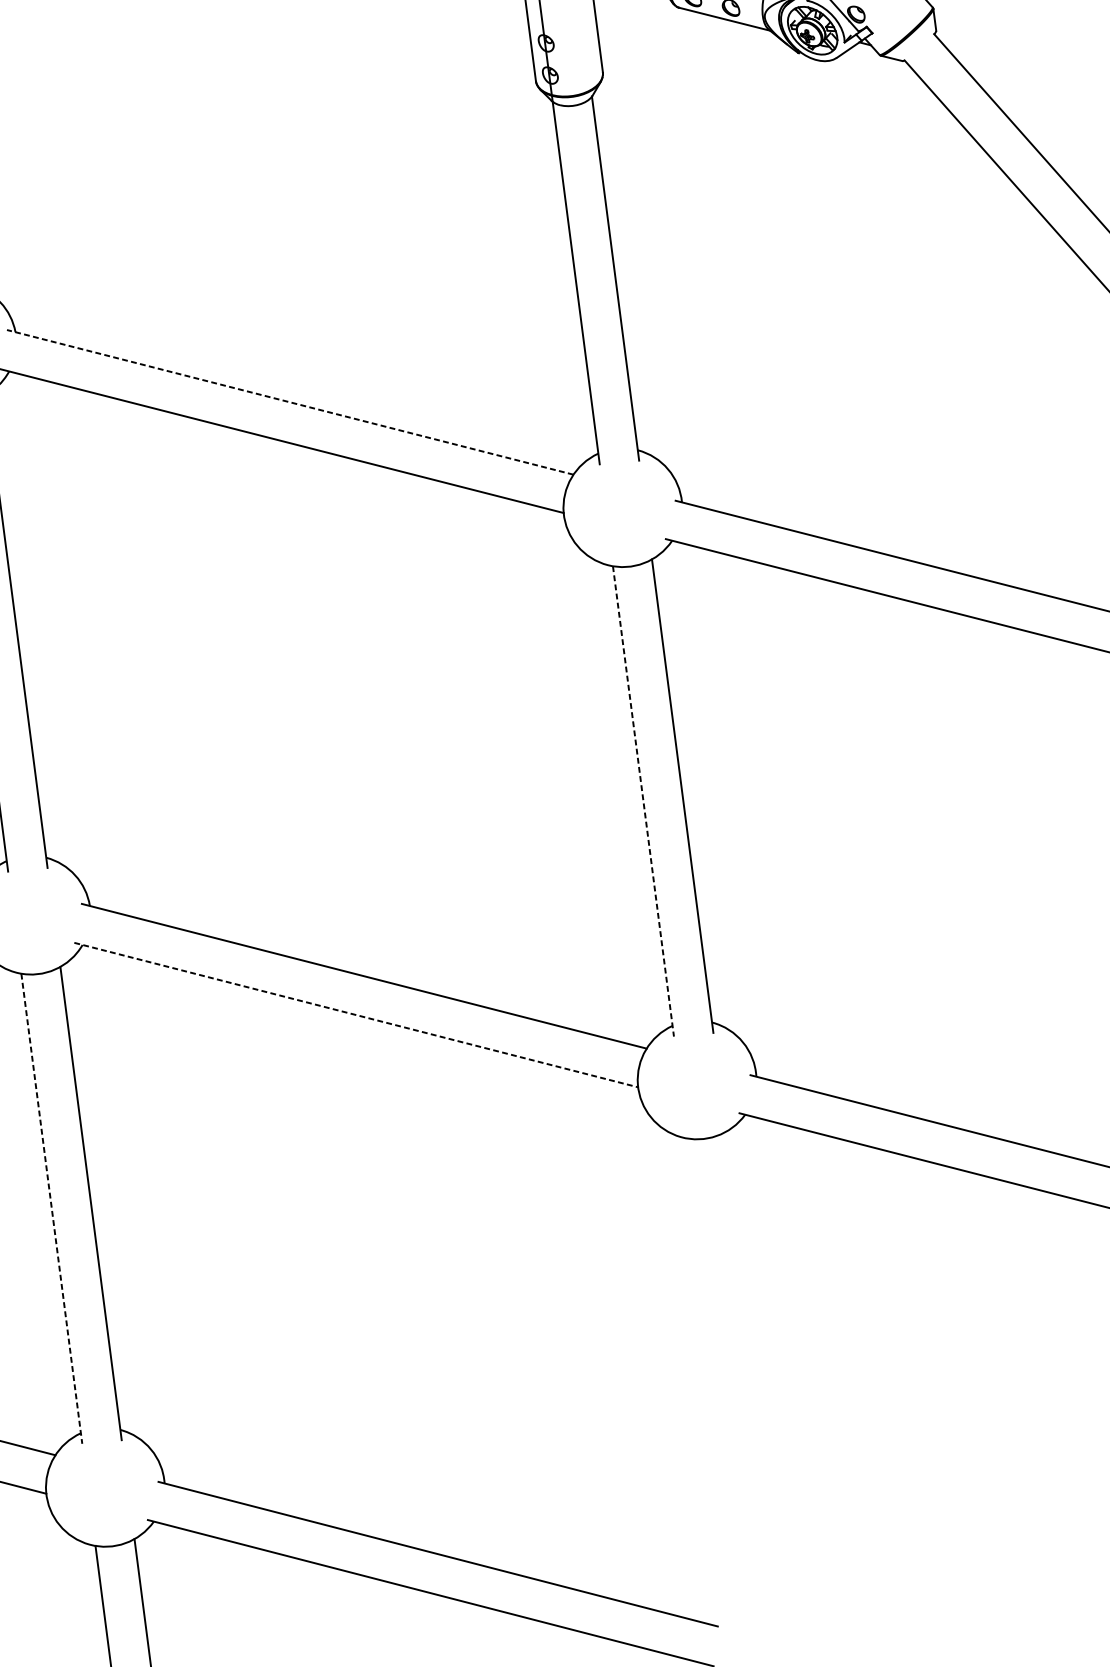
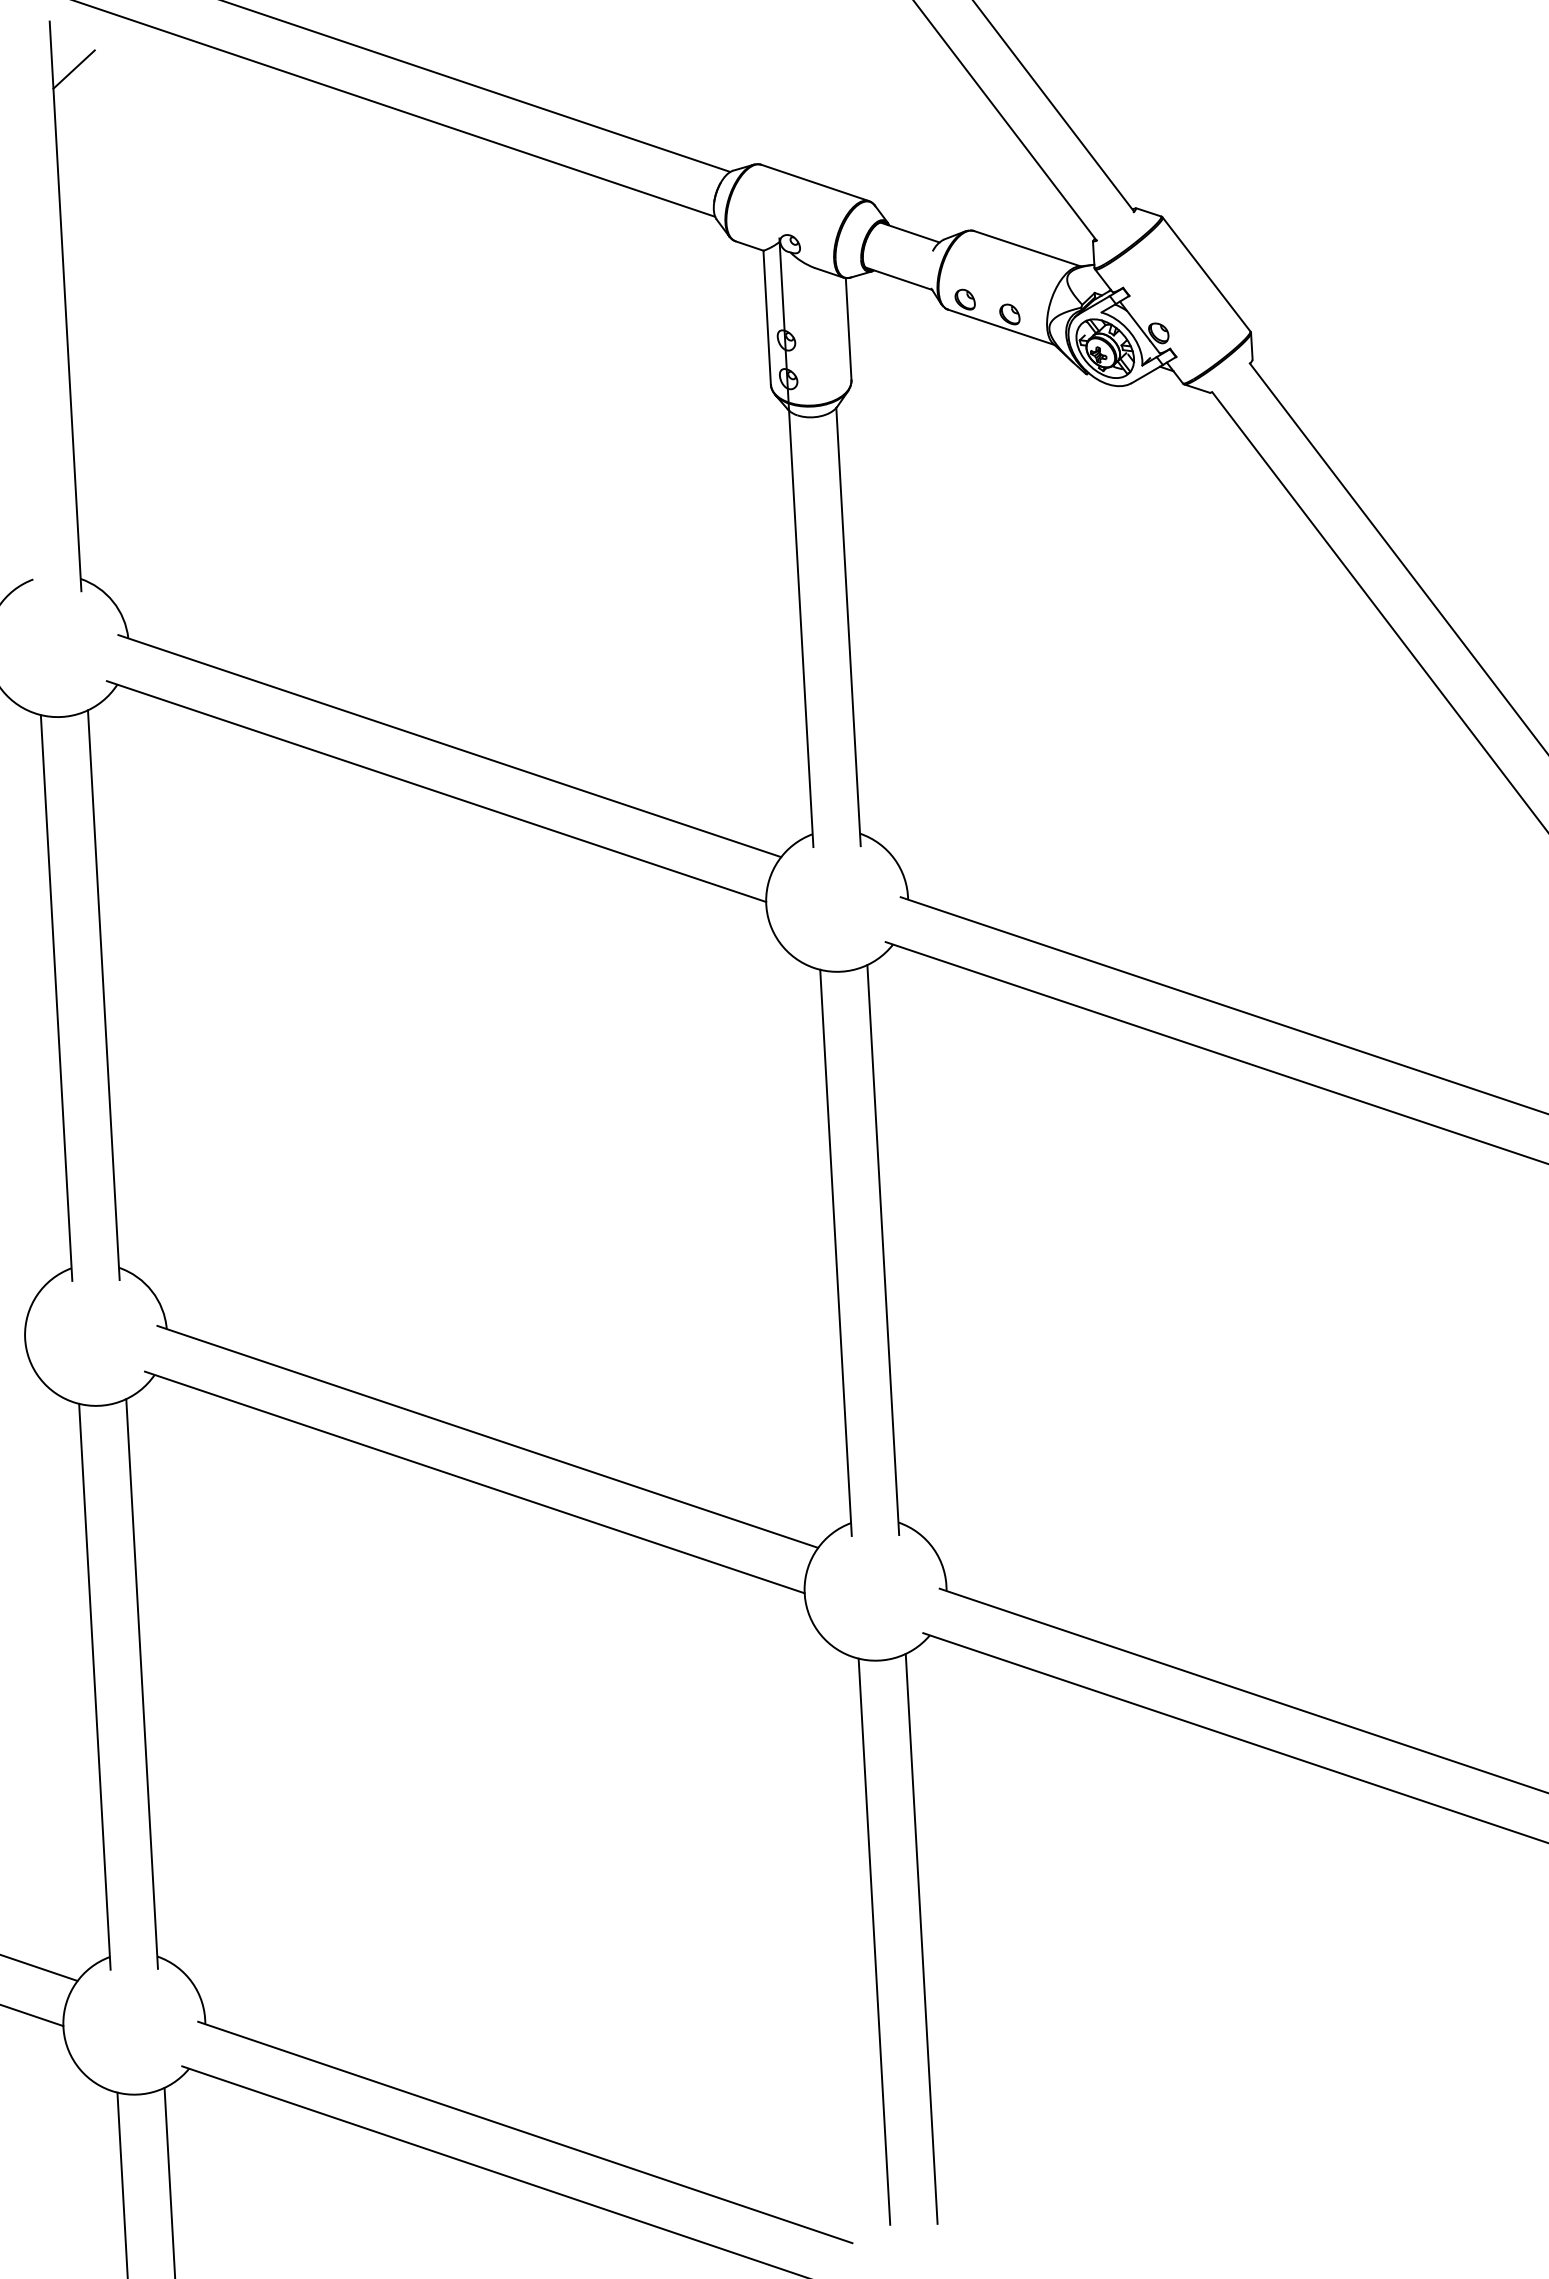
line: (290, 402) -> (449, 746), dashed -> solid
line: (643, 801) -> (836, 1252), dashed -> solid
line: (355, 1015) -> (474, 1482), dashed -> solid
line: (51, 1209) -> (94, 1687), dashed -> solid
line: (756, 1368) -> (921, 1938), added
line: (717, 1373) -> (874, 1941), added

